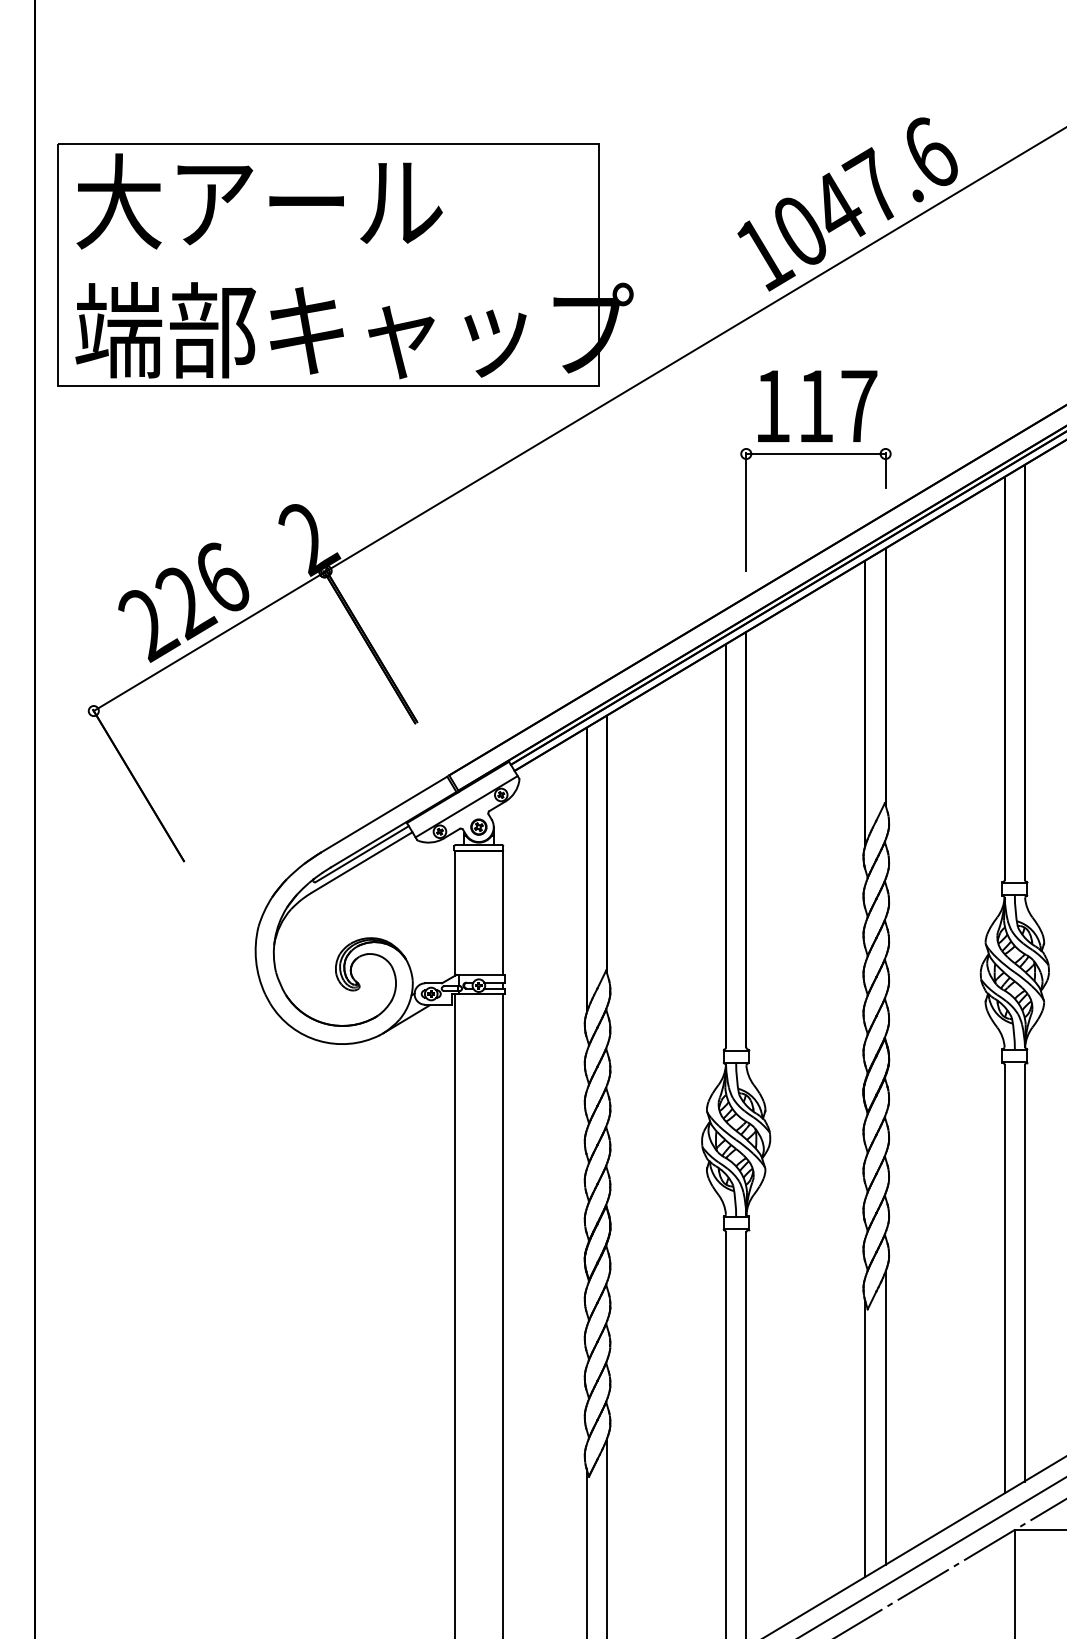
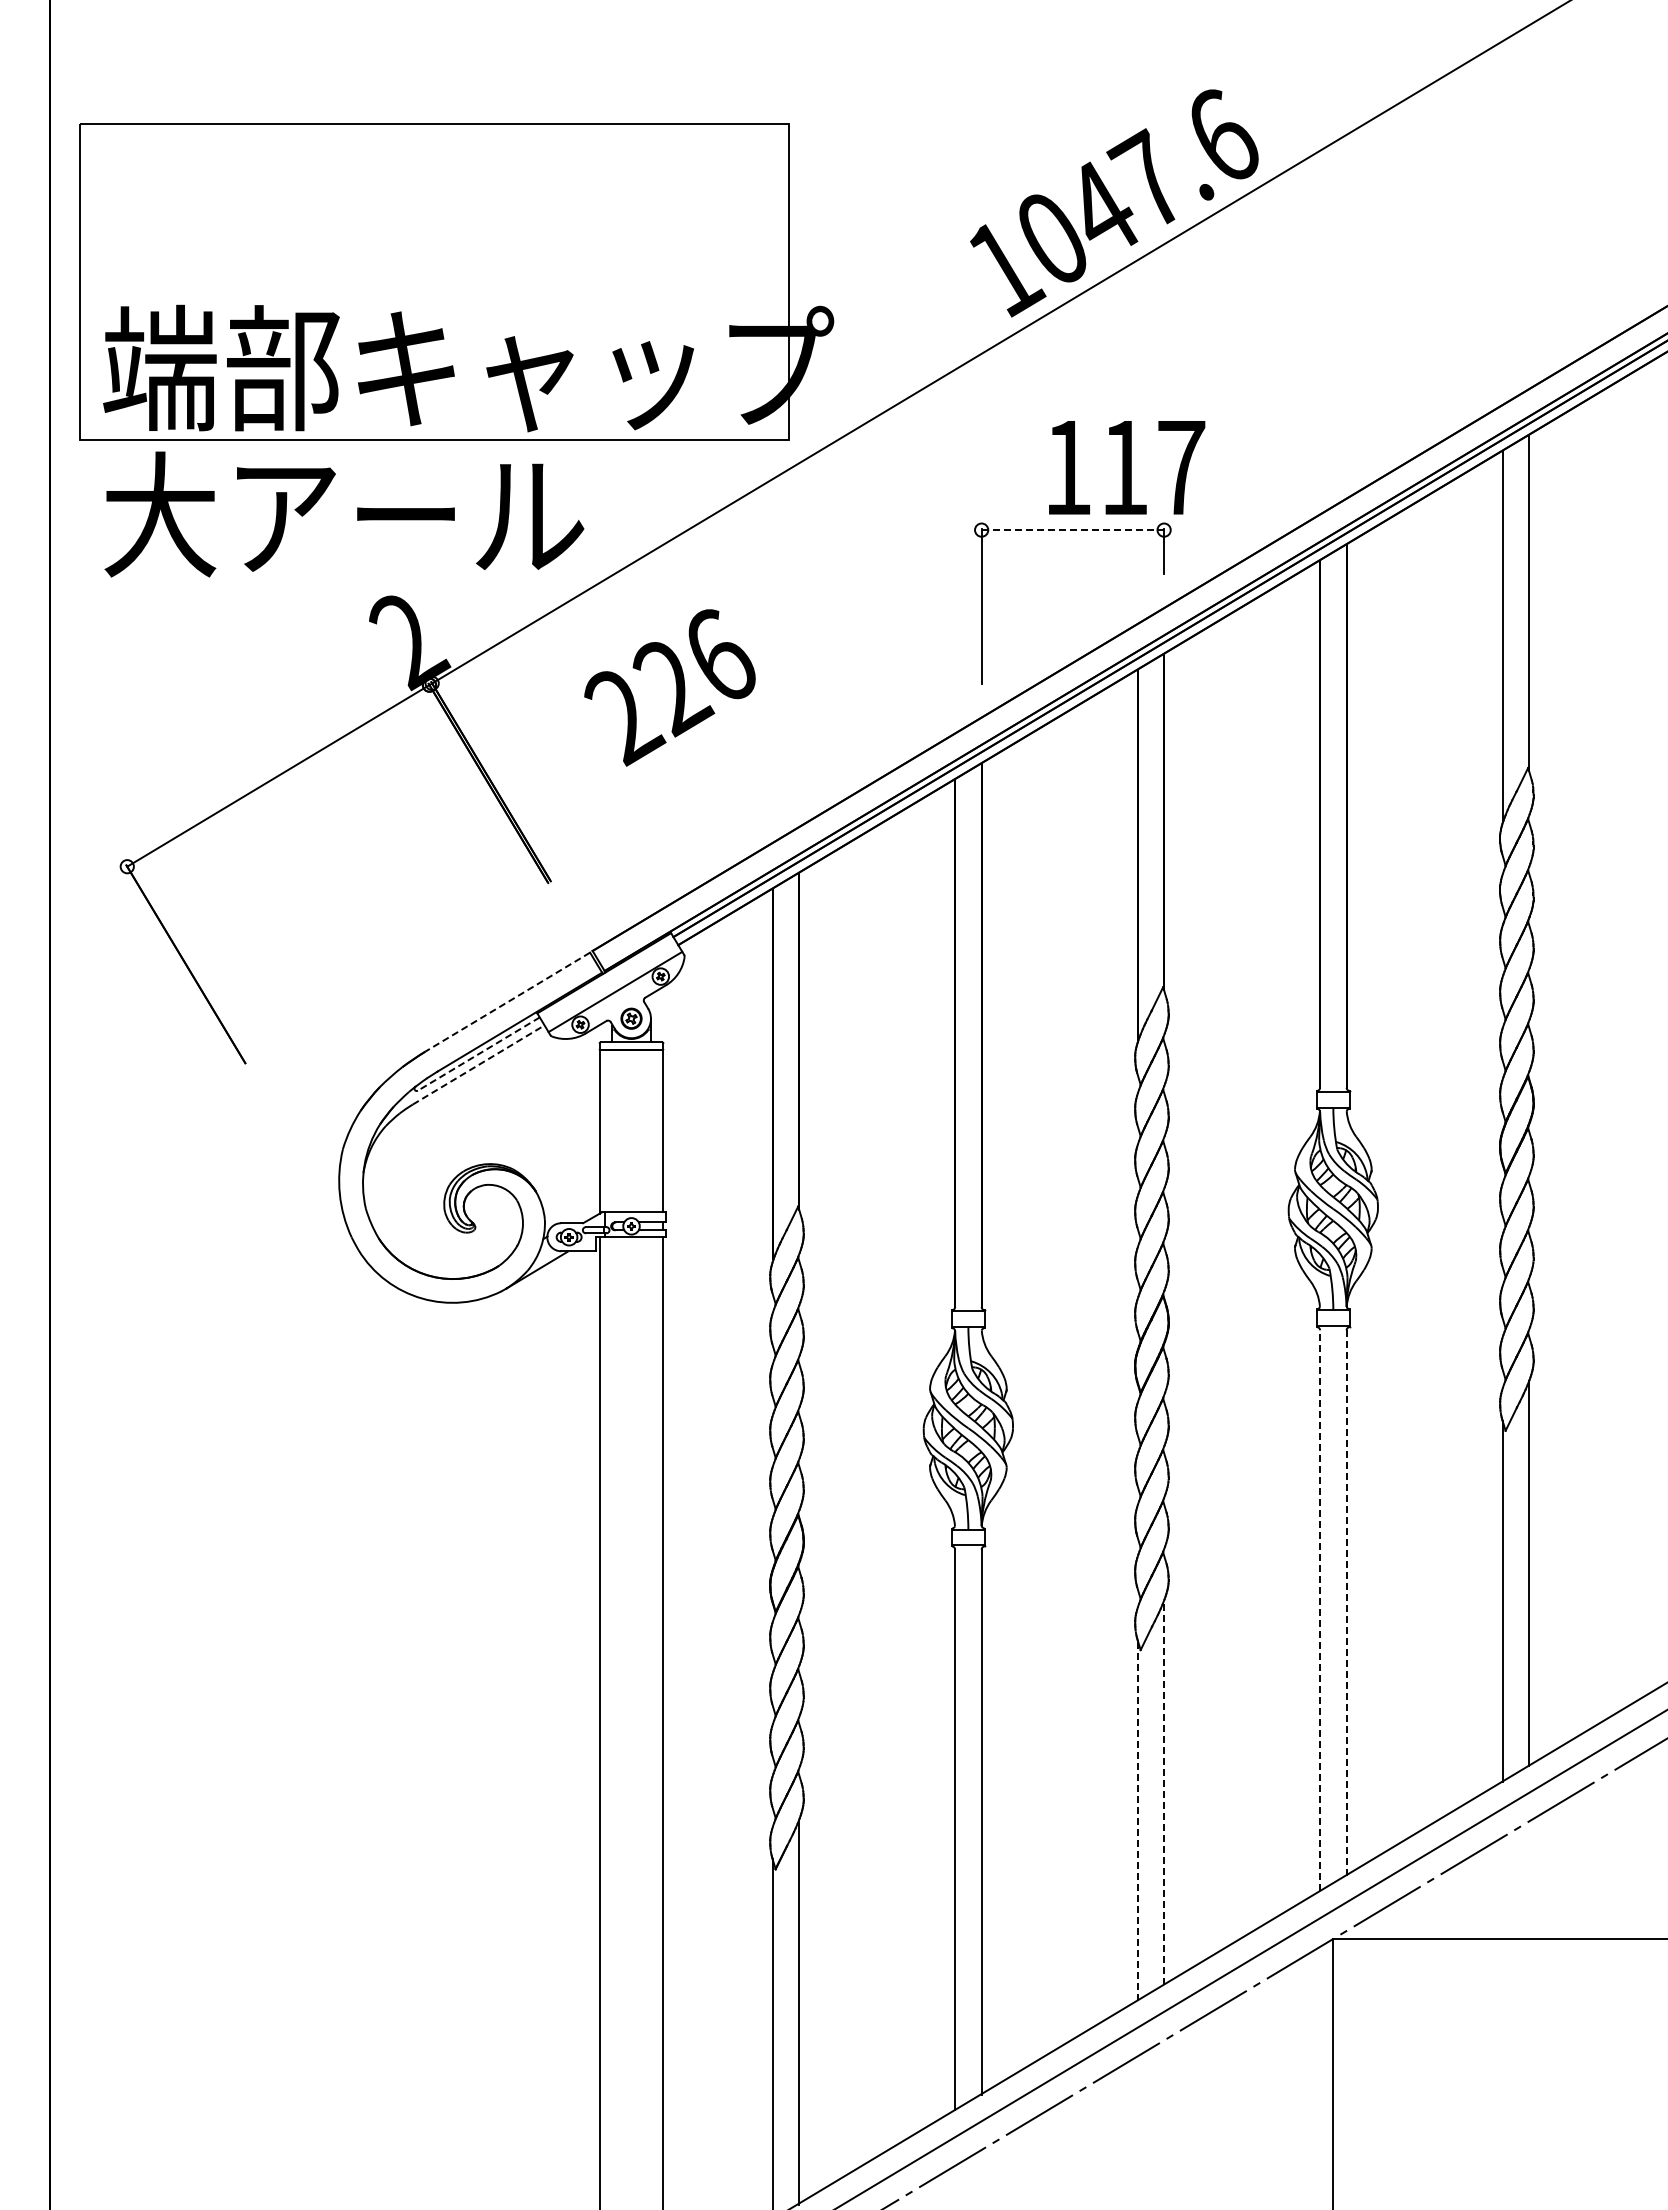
text: (259, 201) -> (344, 514), moved
text: (817, 406) -> (1127, 467), moved
line: (816, 454) -> (1073, 530), solid -> dashed
text: (183, 602) -> (669, 687), moved
line: (384, 814) -> (507, 1002), solid -> dashed
line: (362, 854) -> (478, 1054), solid -> dashed
line: (362, 862) -> (478, 1064), solid -> dashed
line: (1024, 1272) -> (1346, 1602), solid -> dashed
line: (1005, 1279) -> (1320, 1610), solid -> dashed
line: (885, 1418) -> (1164, 1792), solid -> dashed
line: (865, 1439) -> (1137, 1820), solid -> dashed

